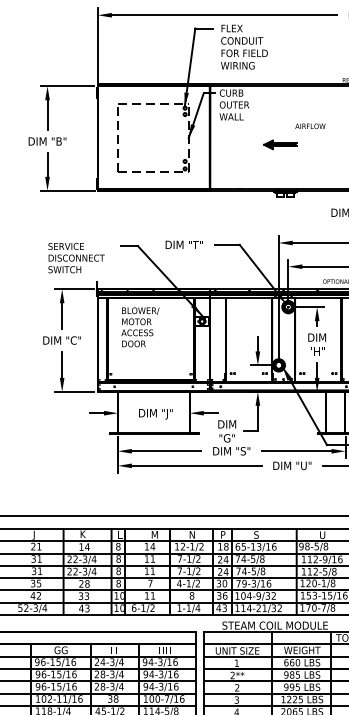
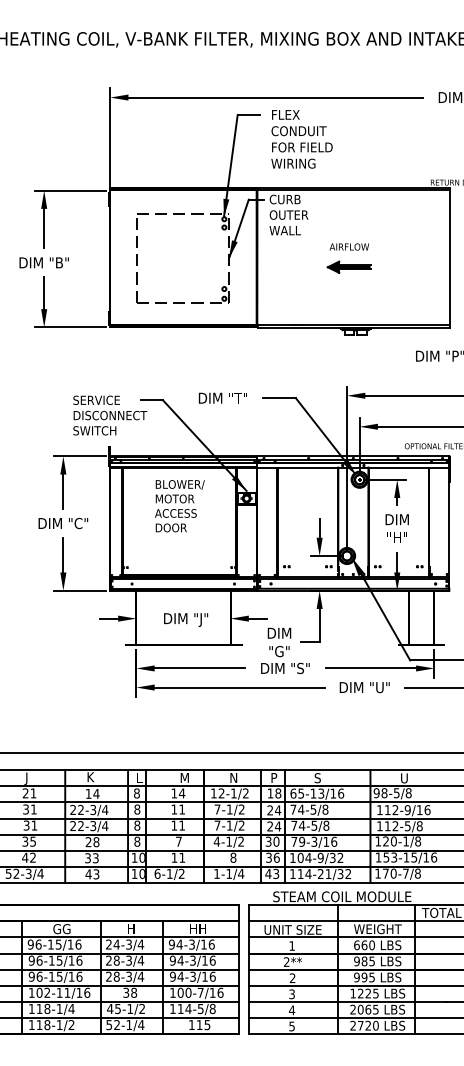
text: (309, 125) -> (348, 246), moved
text: (76, 258) -> (110, 415), moved
text: (140, 327) -> (179, 506), moved

